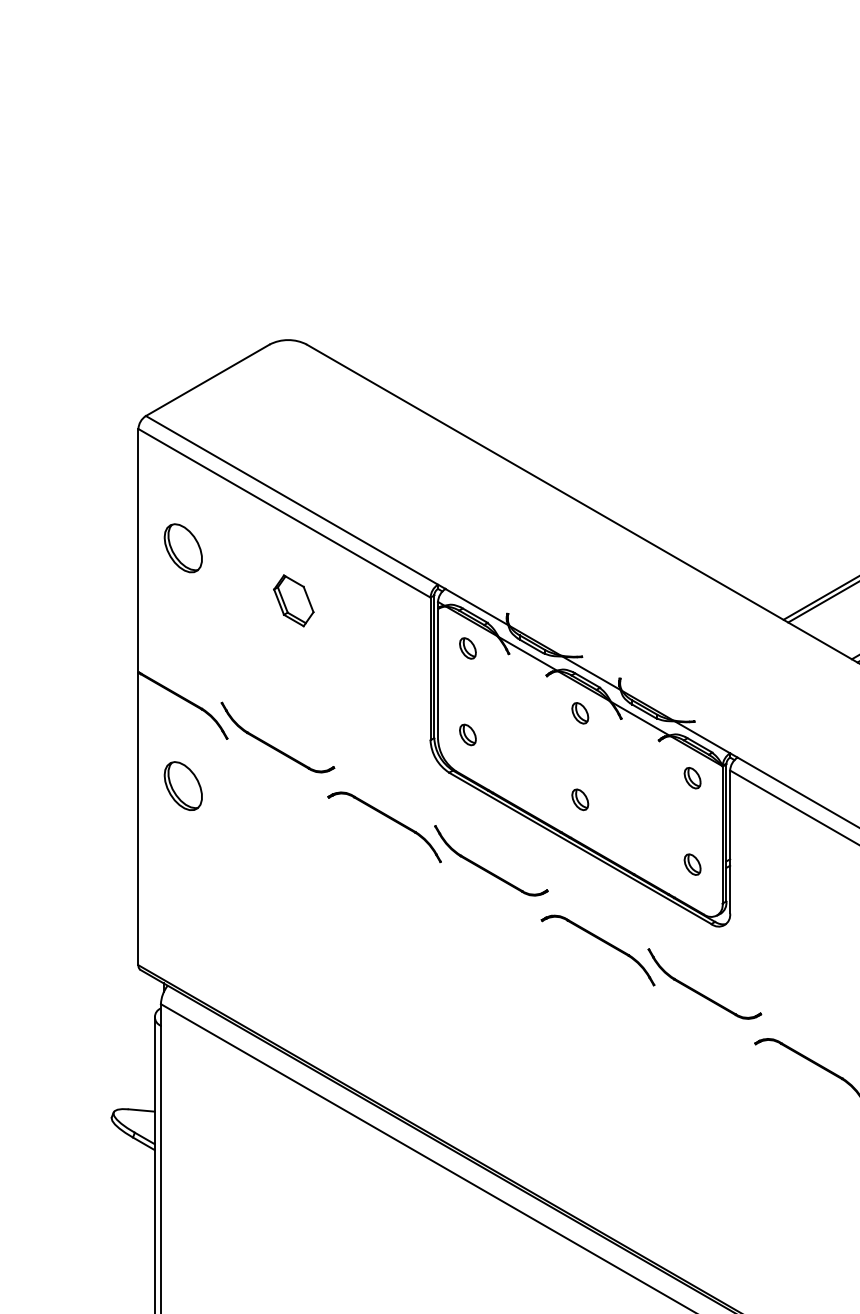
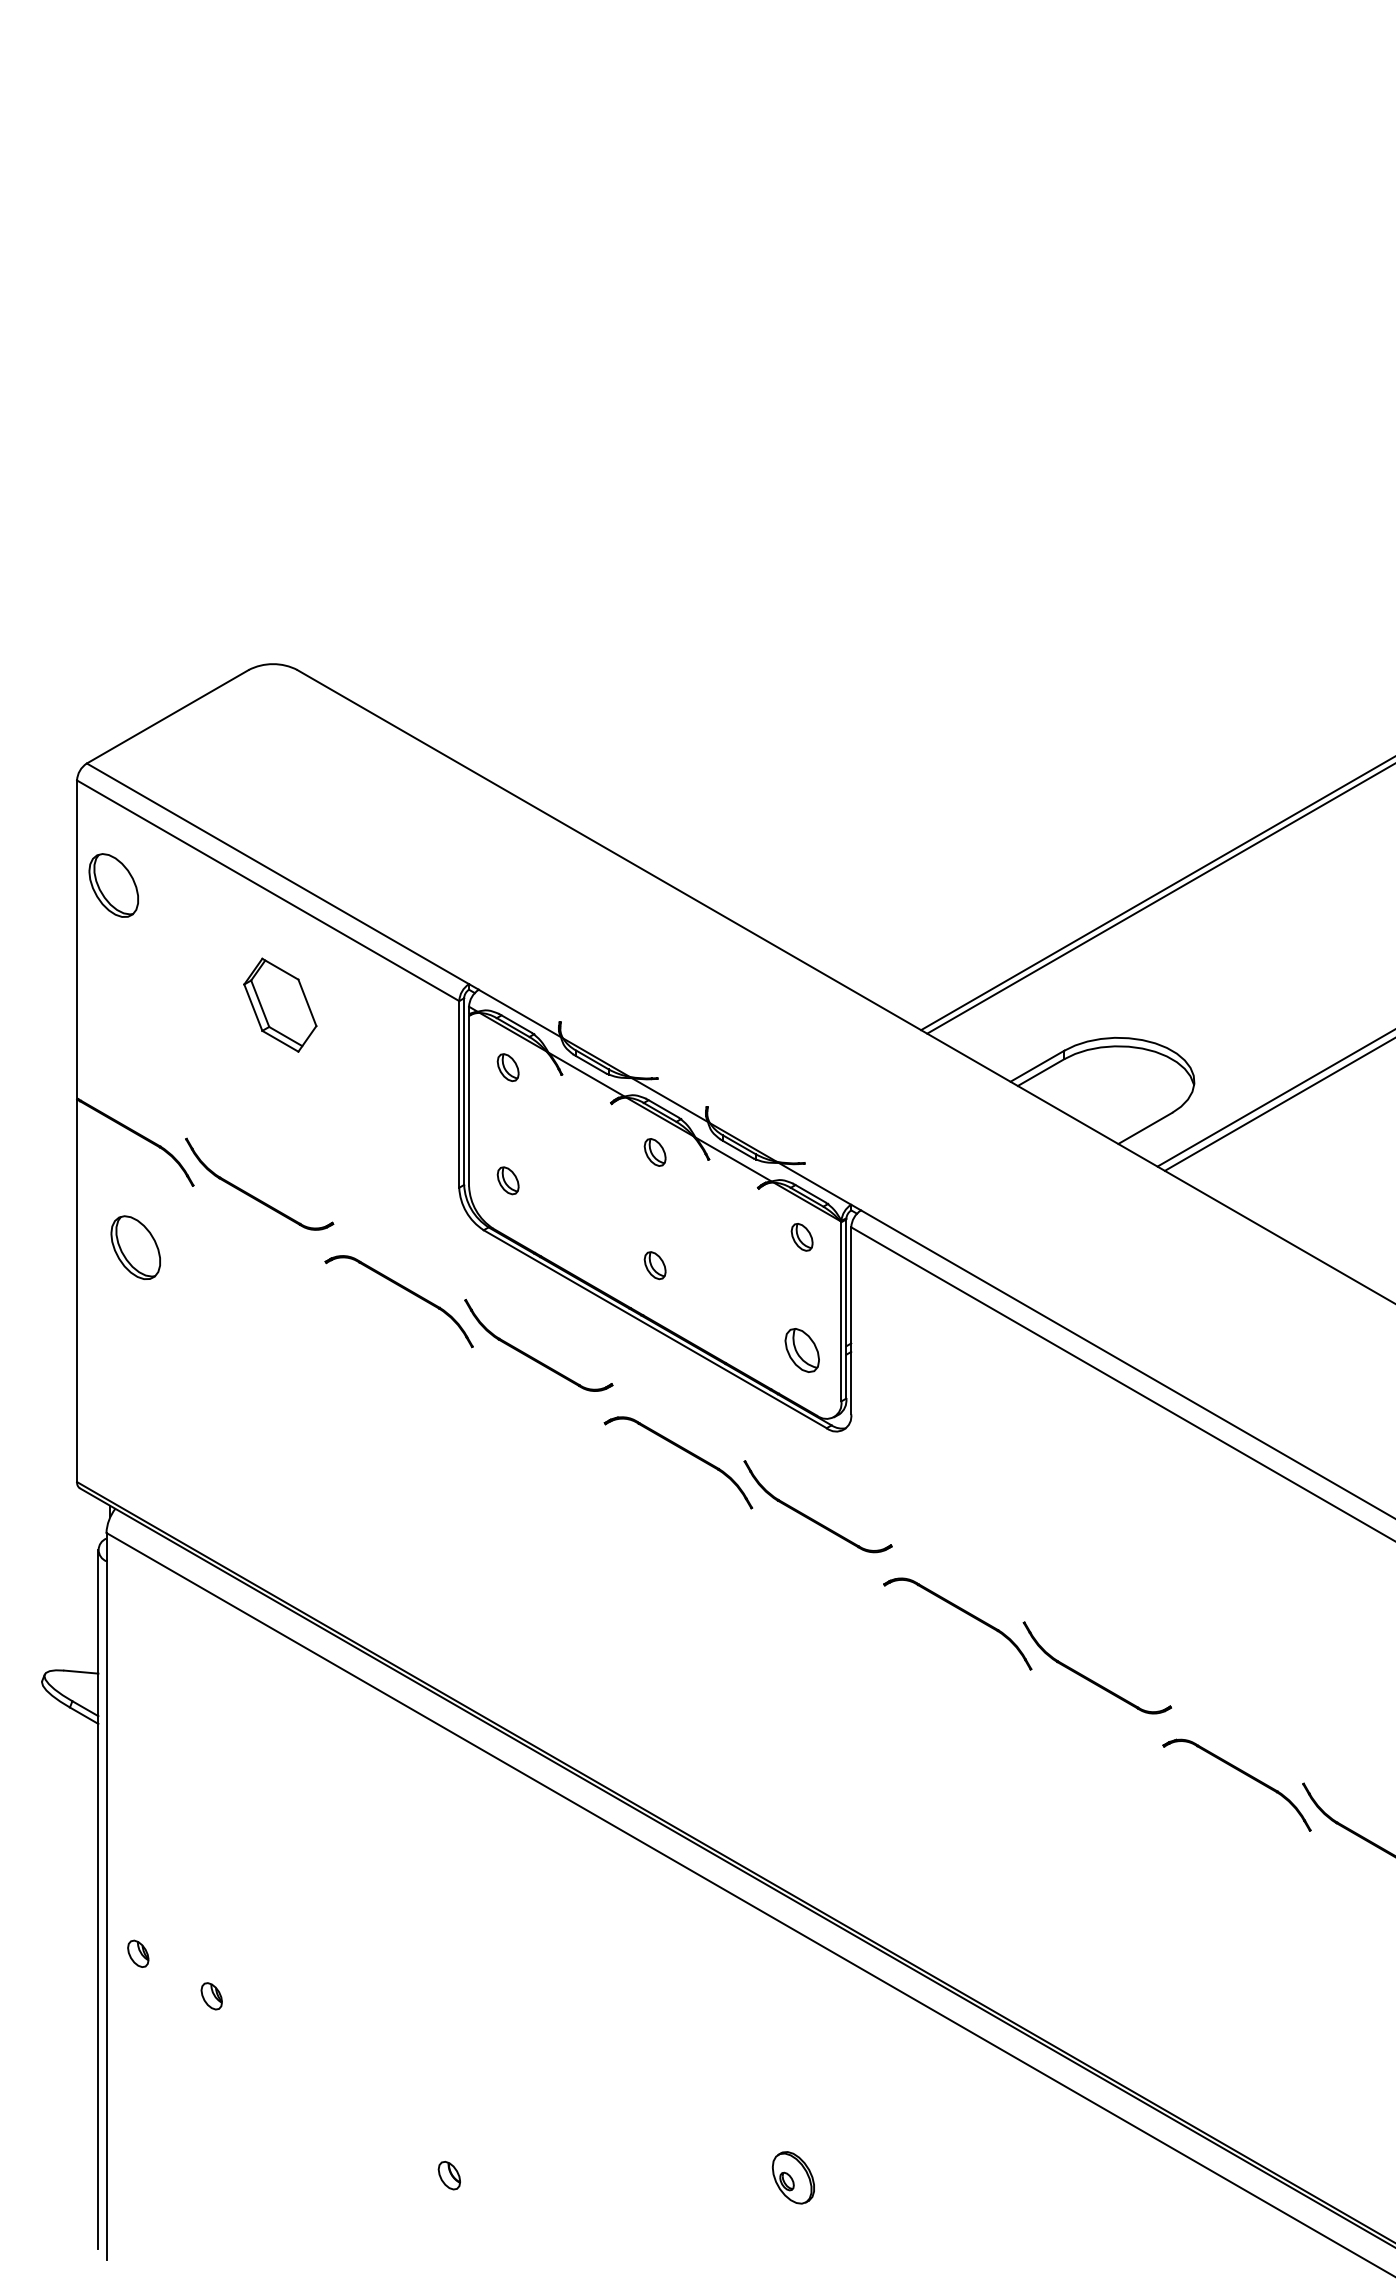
part: (183, 548) -> (113, 885), moved
part: (293, 600) -> (280, 1005), size x1.4
part: (692, 864) -> (801, 1350), size x1.6

